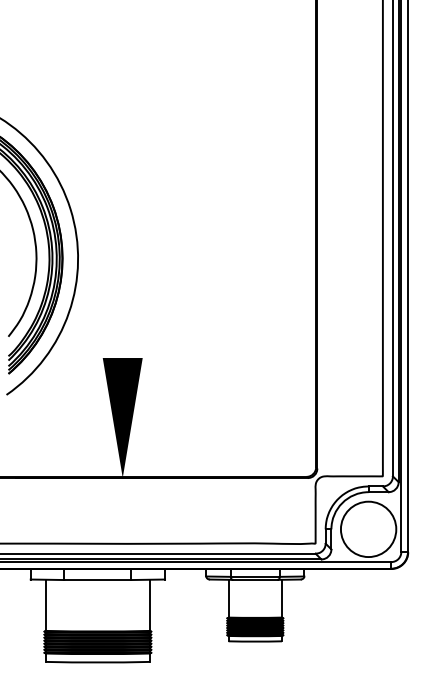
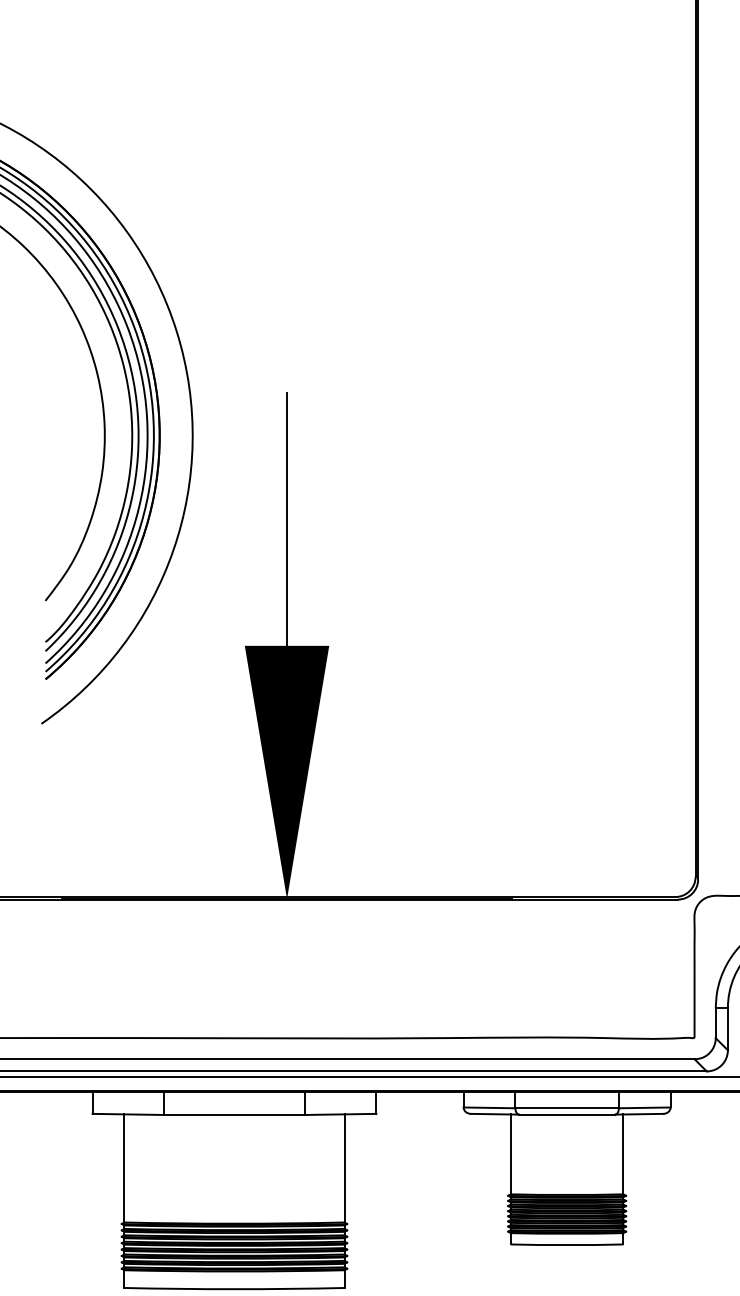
line: (122, 298) -> (286, 520), added

